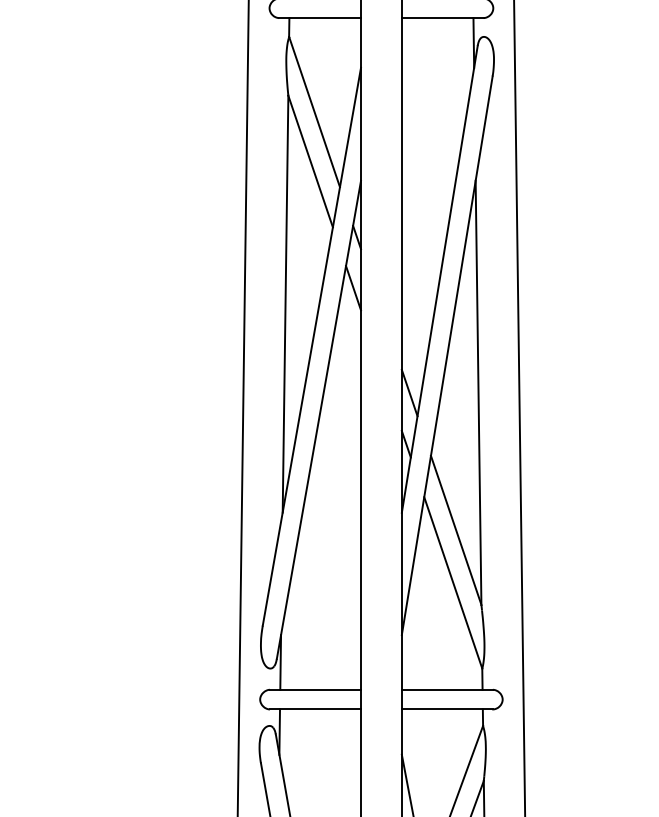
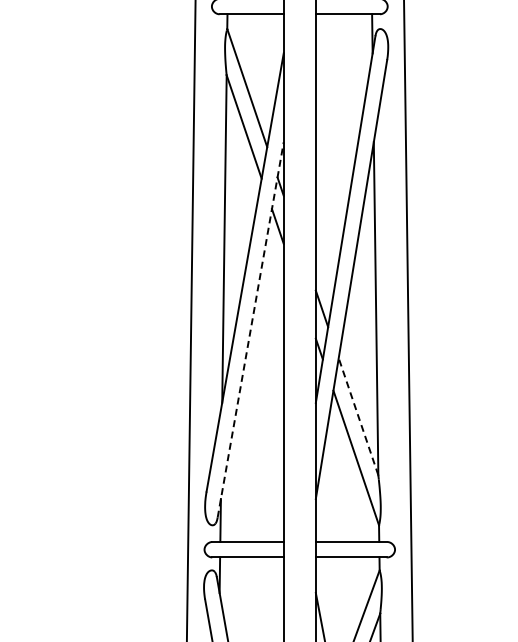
line: (318, 419) -> (250, 329), solid -> dashed
line: (456, 530) -> (358, 416), solid -> dashed

